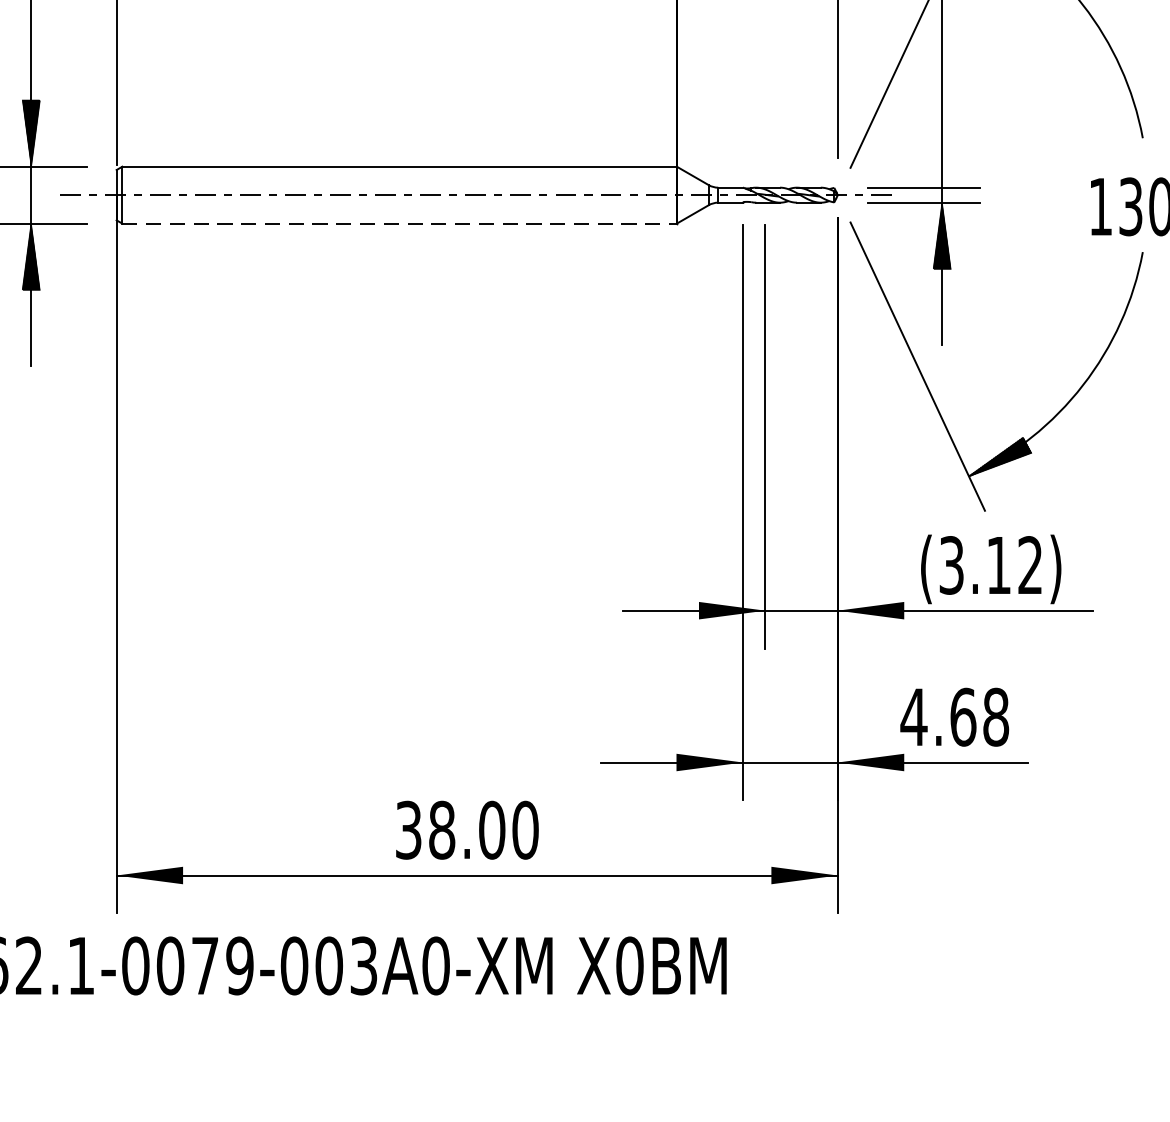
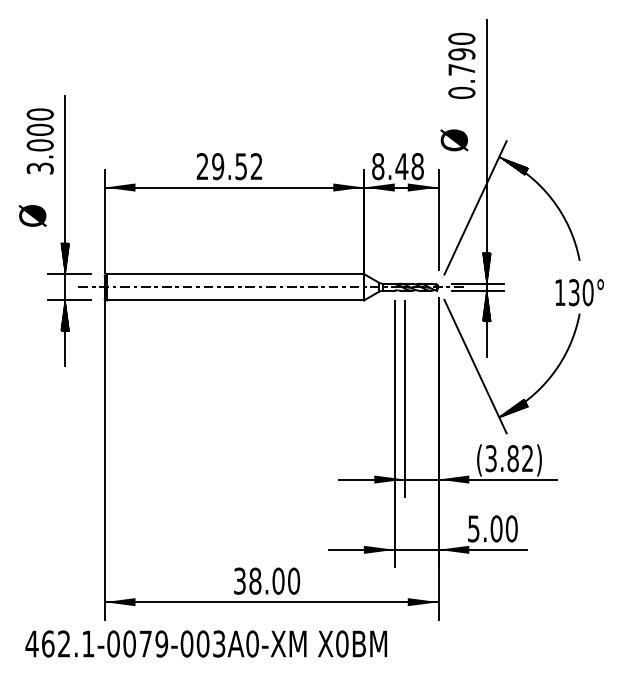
hatch: (941, 154) -> (486, 268), added
line: (401, 223) -> (236, 300), dashed -> solid
text: (997, 565) -> (512, 458), (3.12) -> (3.82)
text: (954, 716) -> (492, 528), 4.68 -> 5.00

